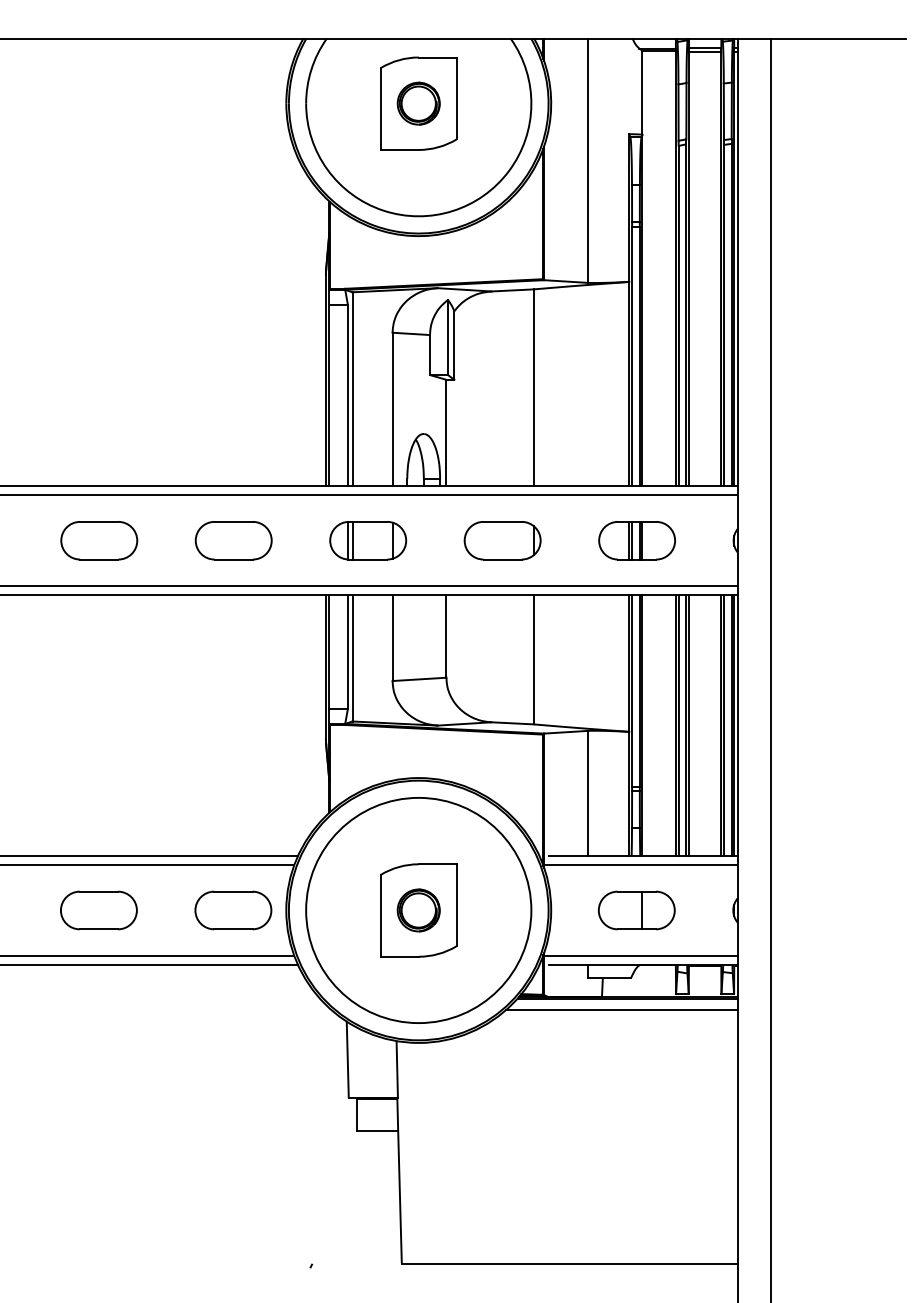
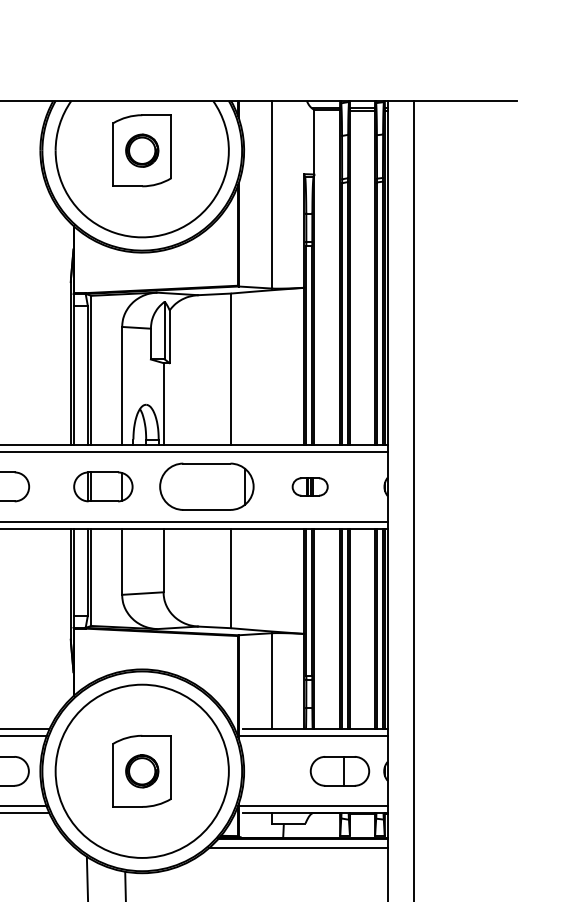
part: (502, 540) -> (206, 486), size x1.6
part: (636, 540) -> (309, 486), size x0.6
part: (636, 910) -> (339, 771), moved

